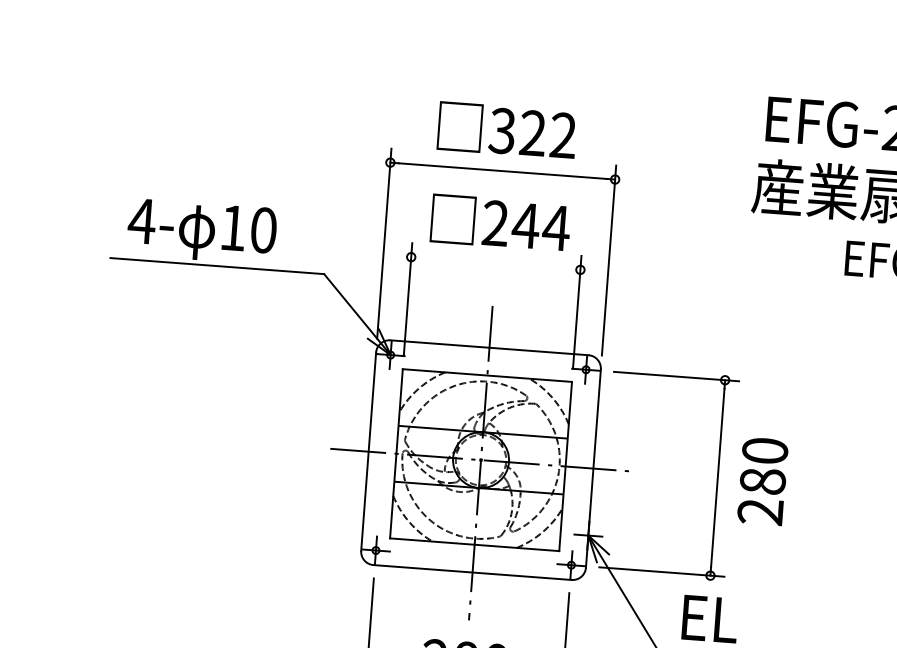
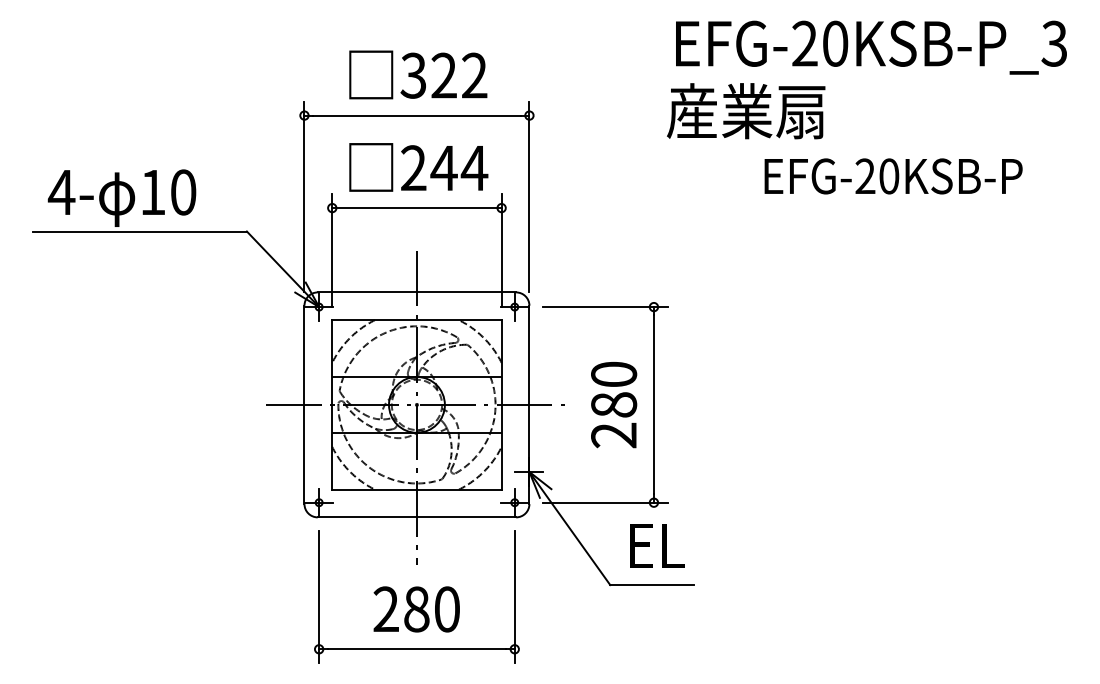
line: (495, 263) -> (416, 208), added
text: (763, 481) -> (614, 405), moved

